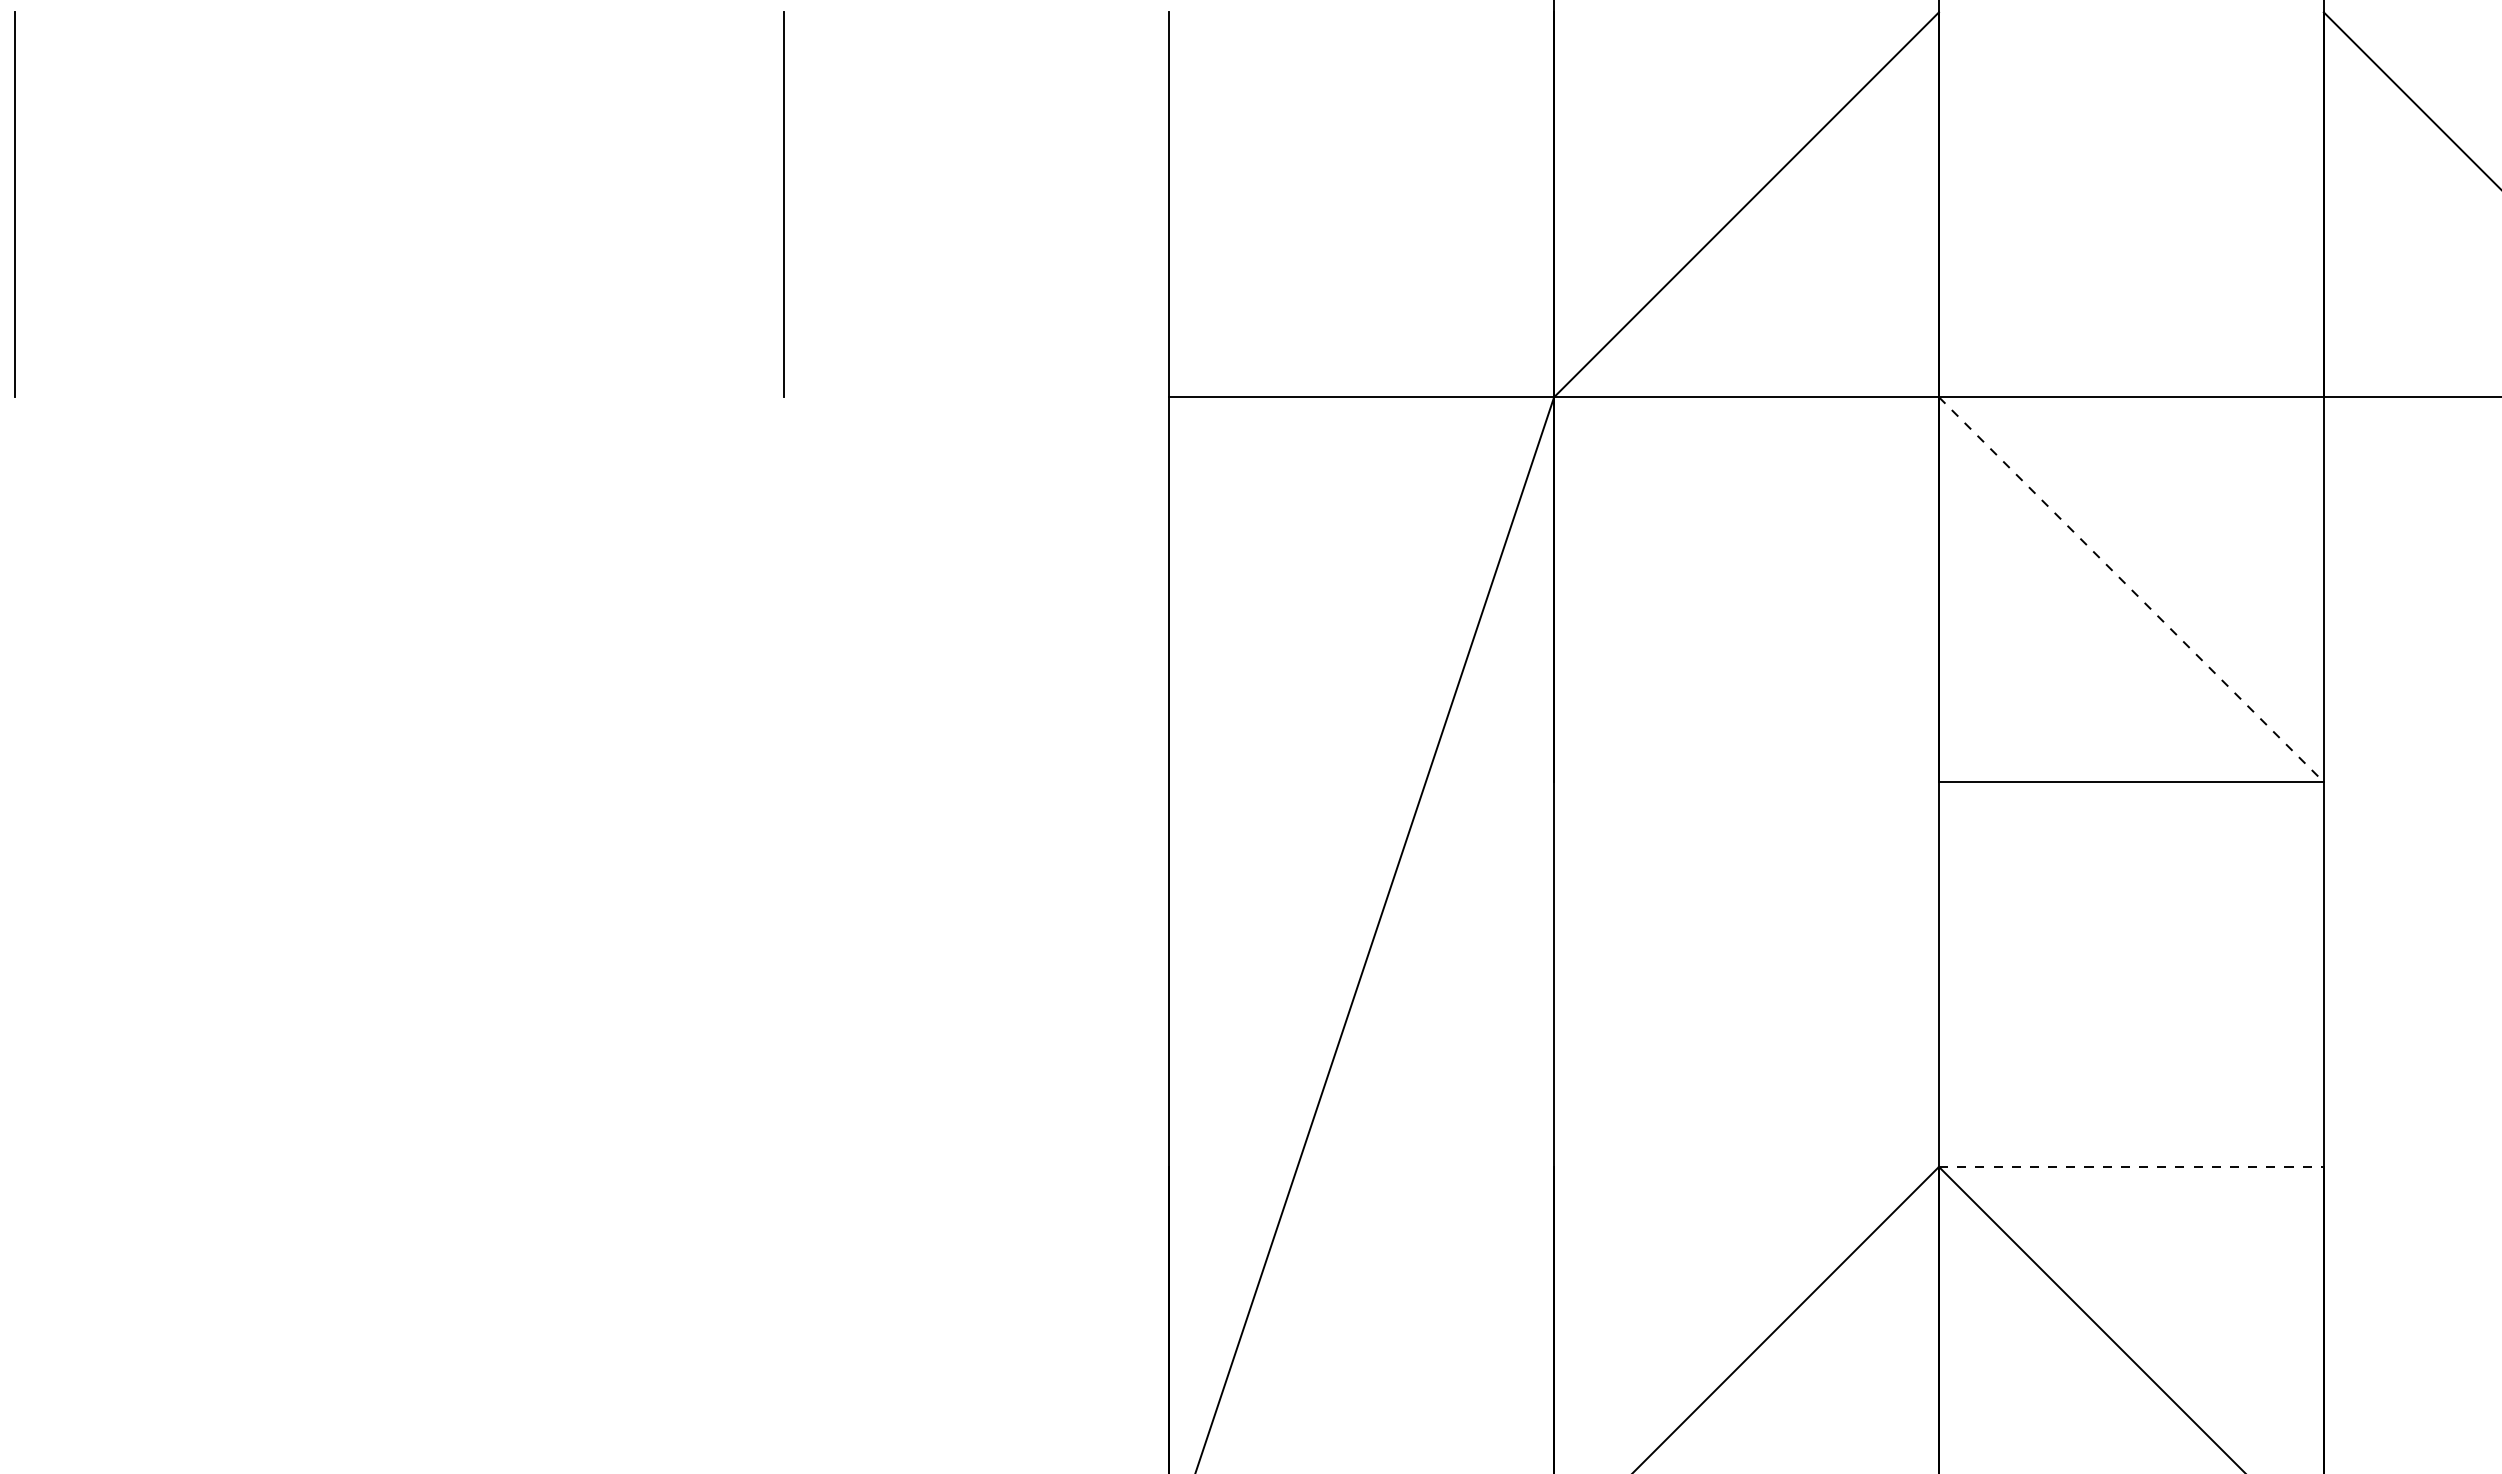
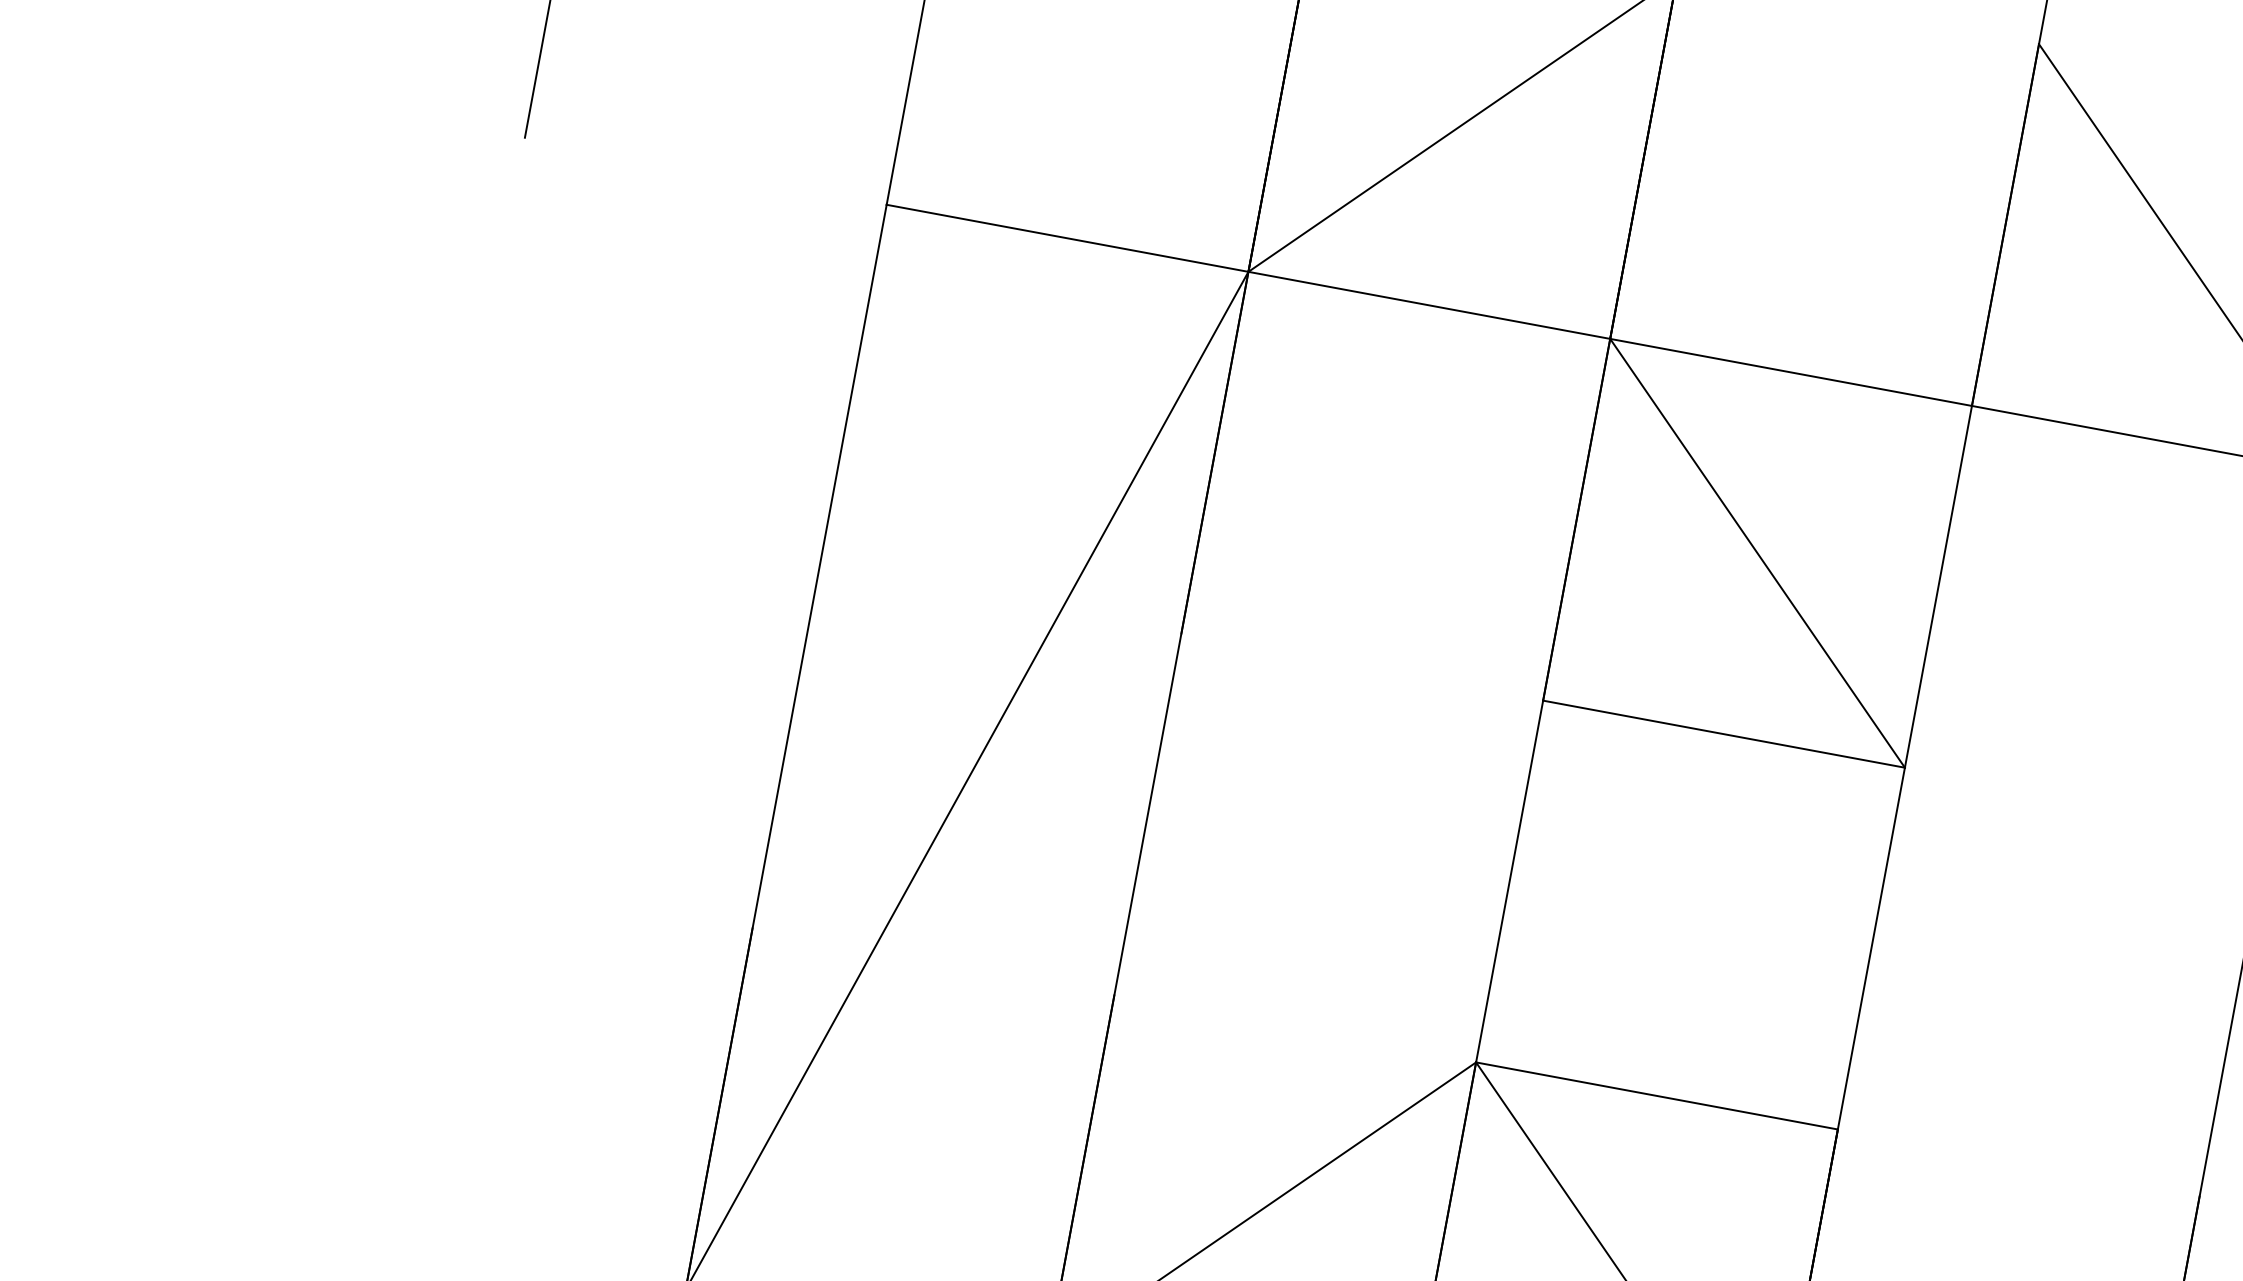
line: (2131, 590) -> (1757, 554), dashed -> solid
line: (2131, 1166) -> (1657, 1095), dashed -> solid

